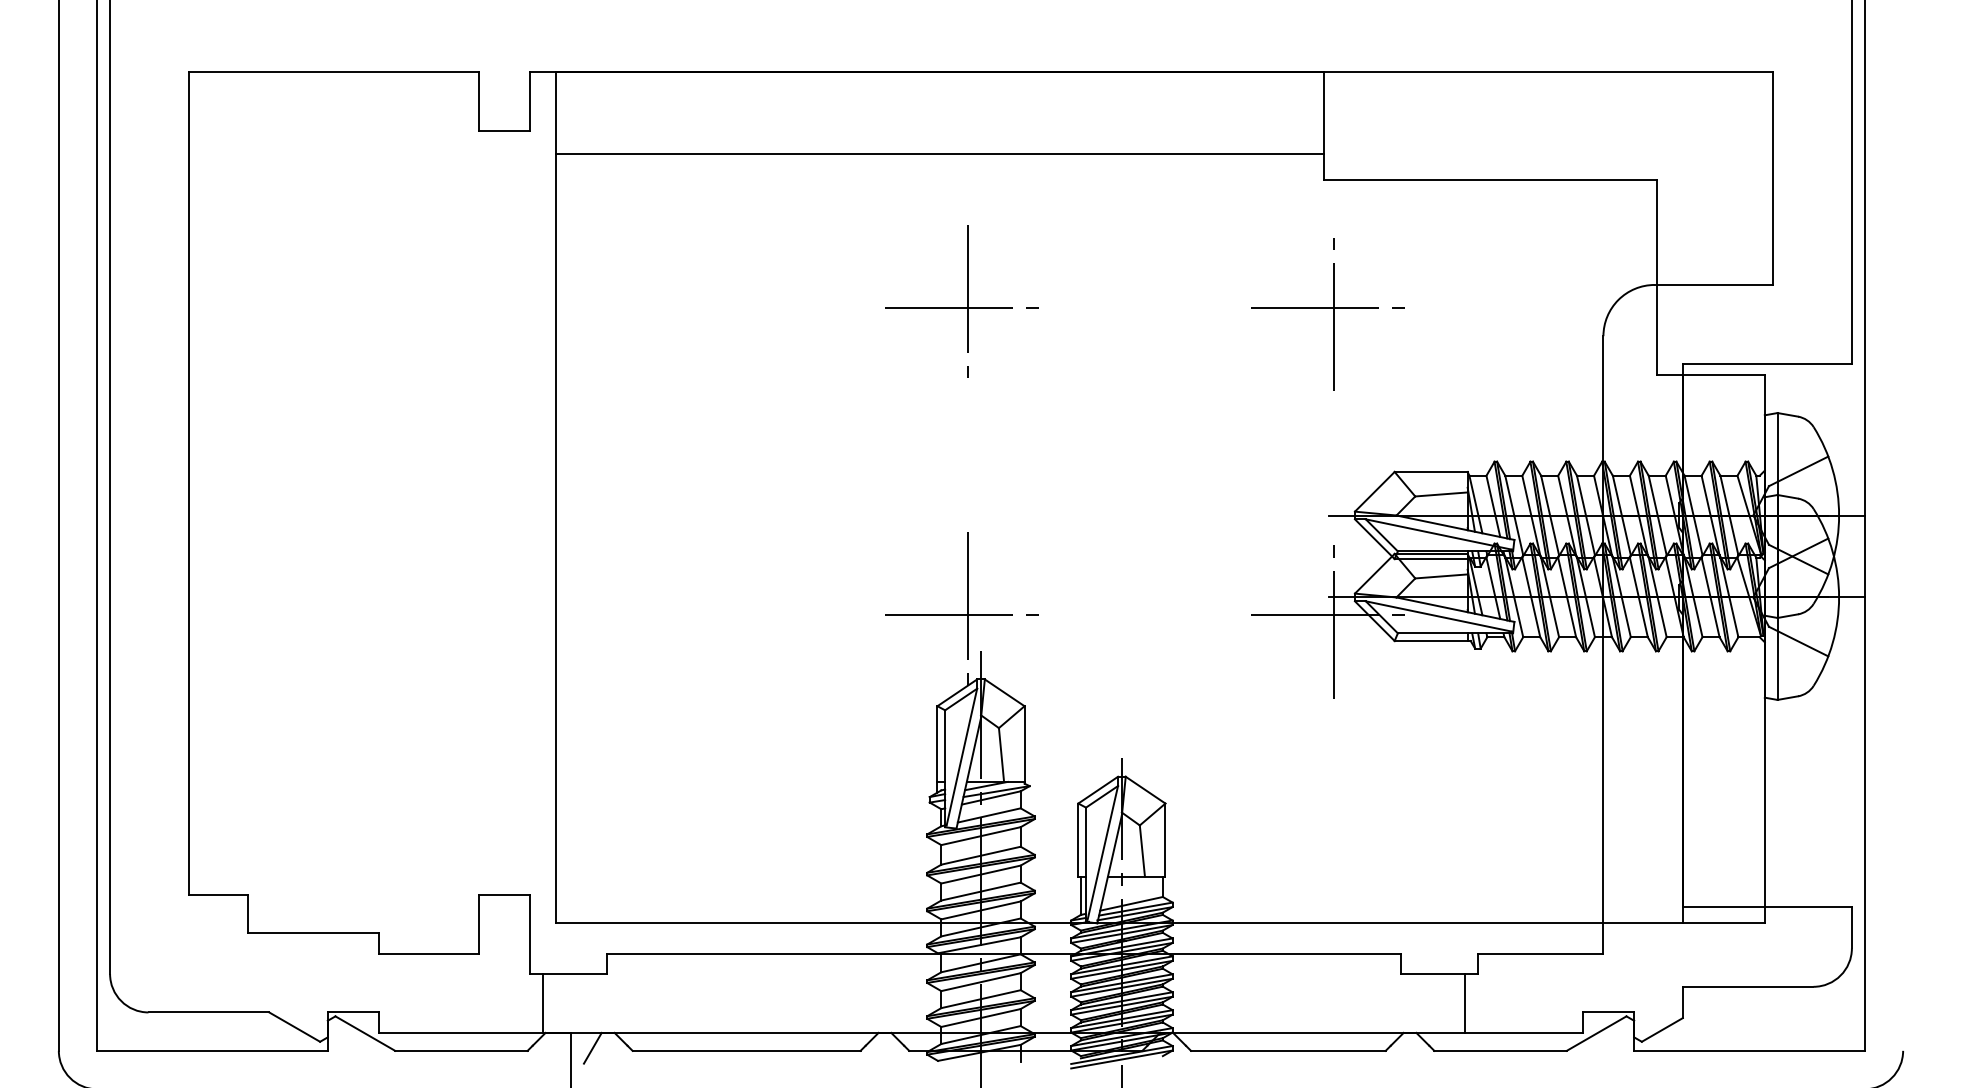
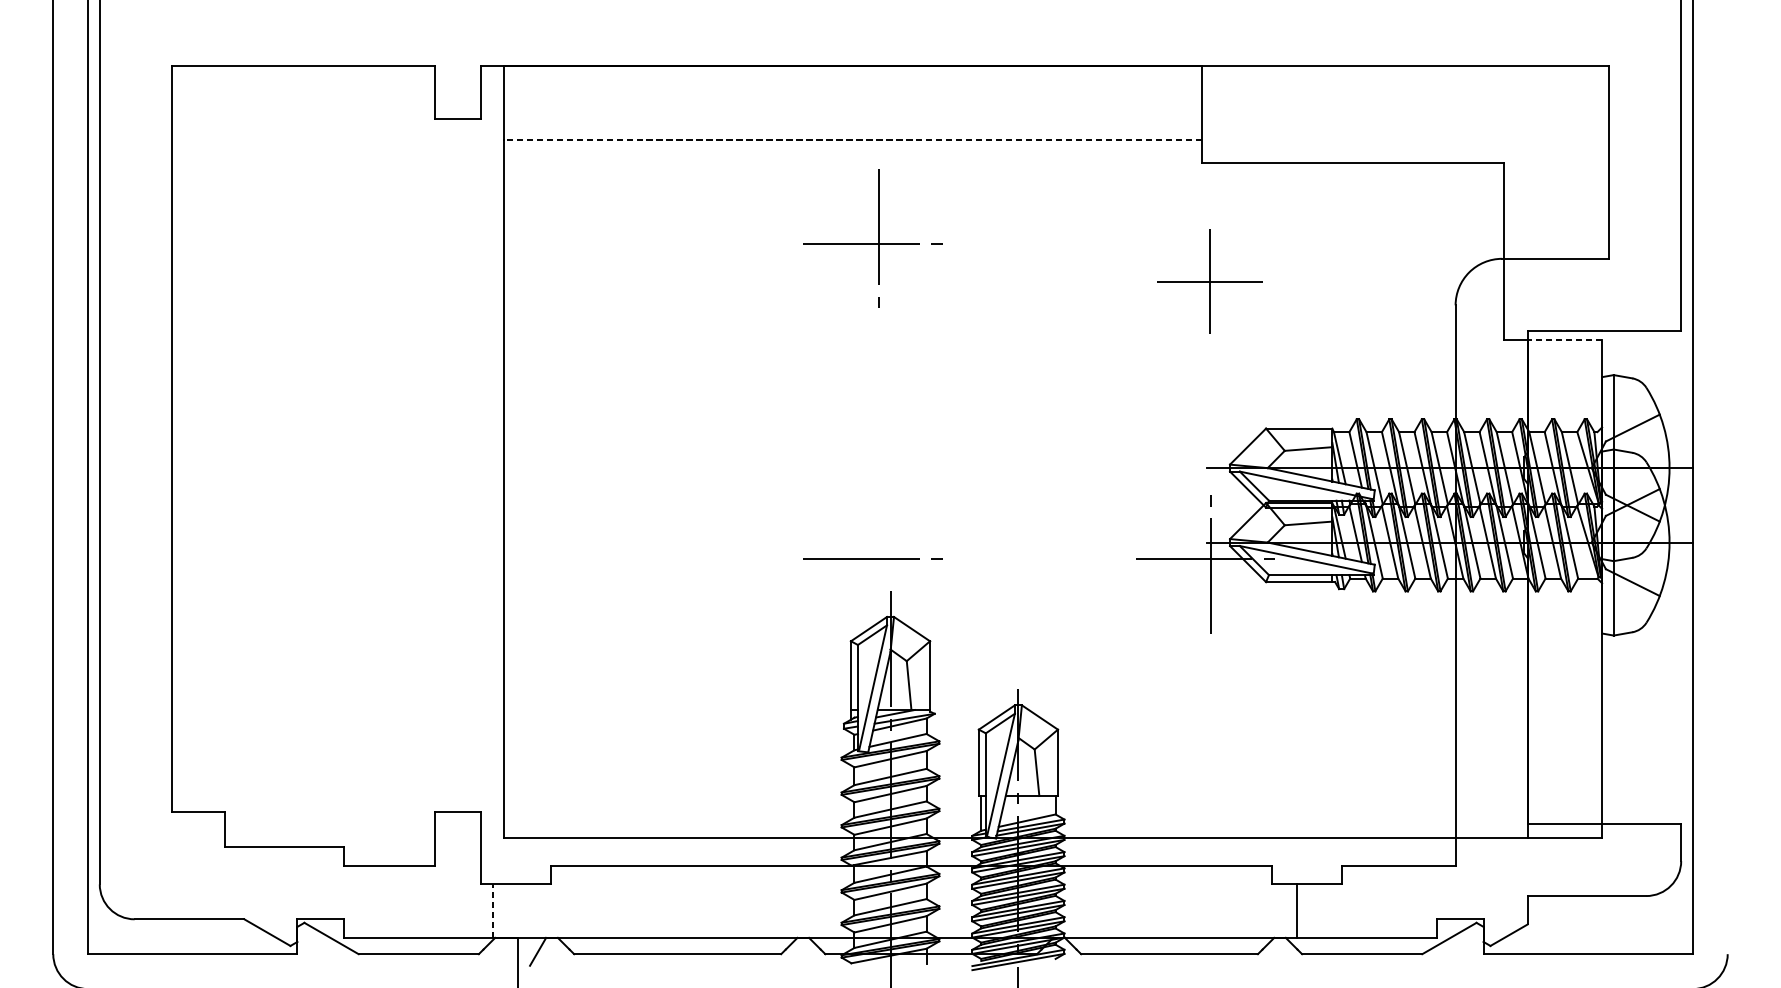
line: (939, 154) -> (852, 140), solid -> dashed
part: (961, 301) -> (872, 238), moved
part: (1327, 314) -> (1205, 285), size x0.7
line: (1723, 374) -> (1564, 340), solid -> dashed
line: (968, 615) -> (879, 558), removed
line: (542, 1002) -> (492, 910), solid -> dashed
line: (1465, 1003) -> (1297, 911), moved

